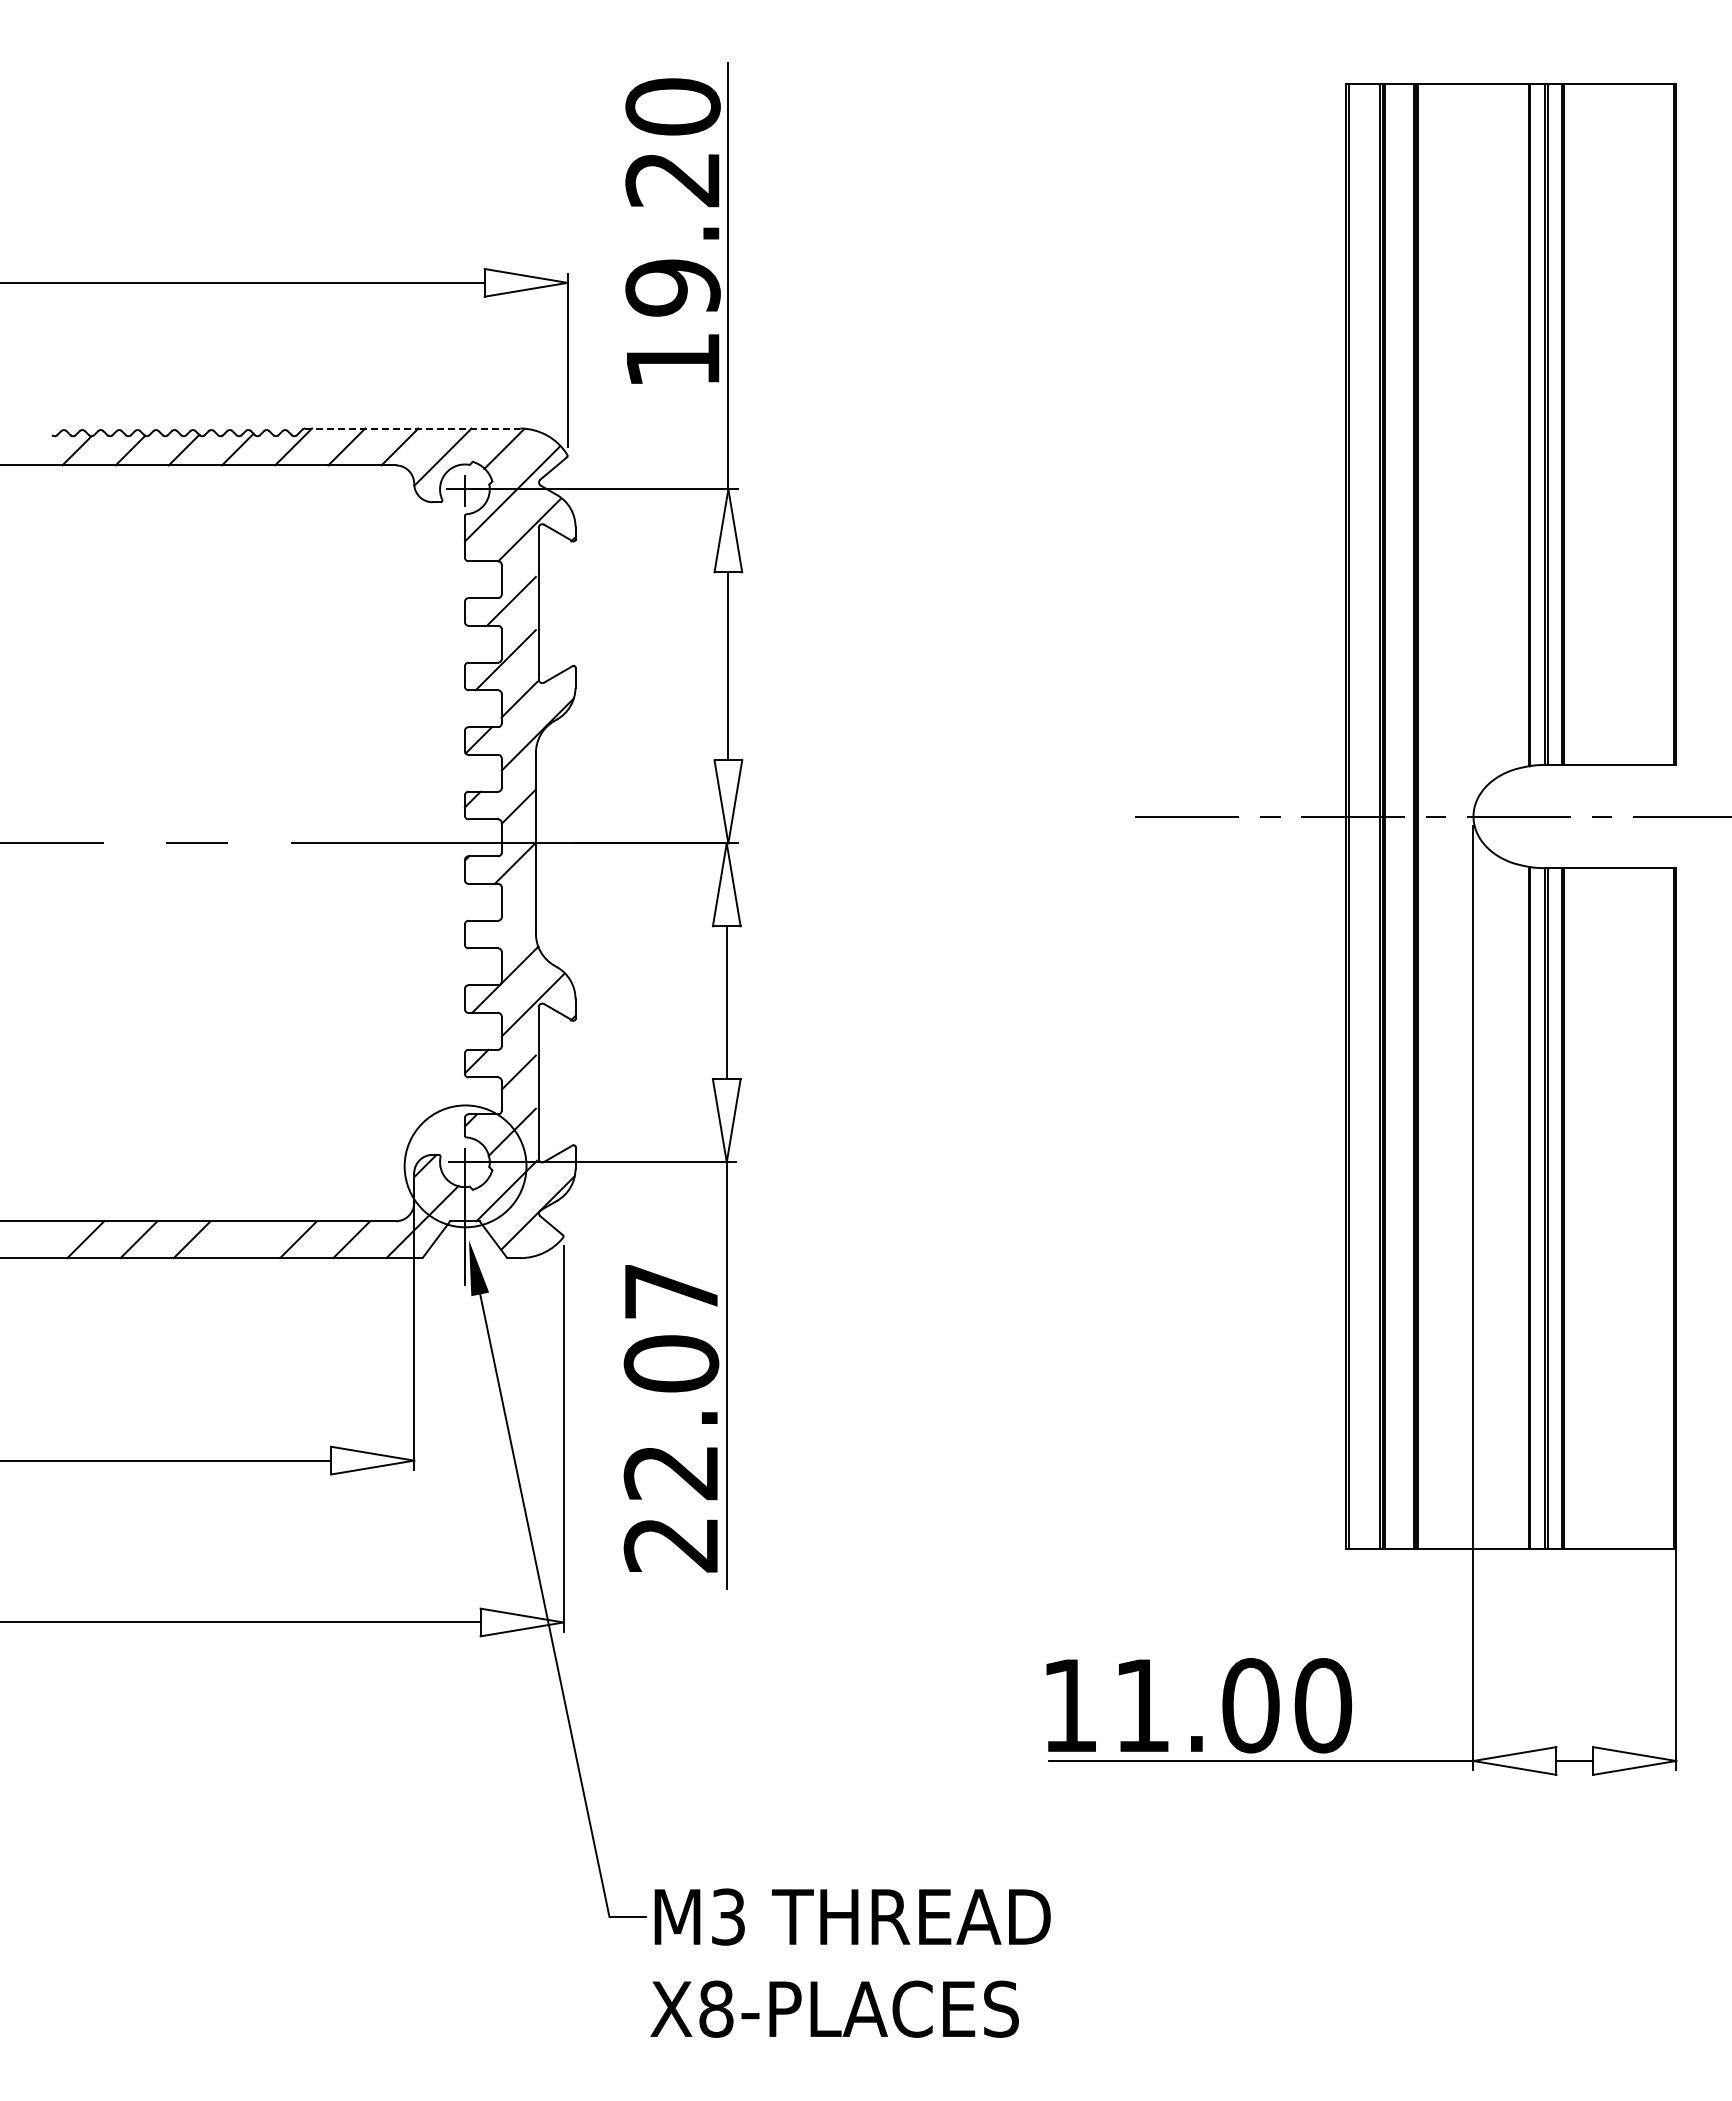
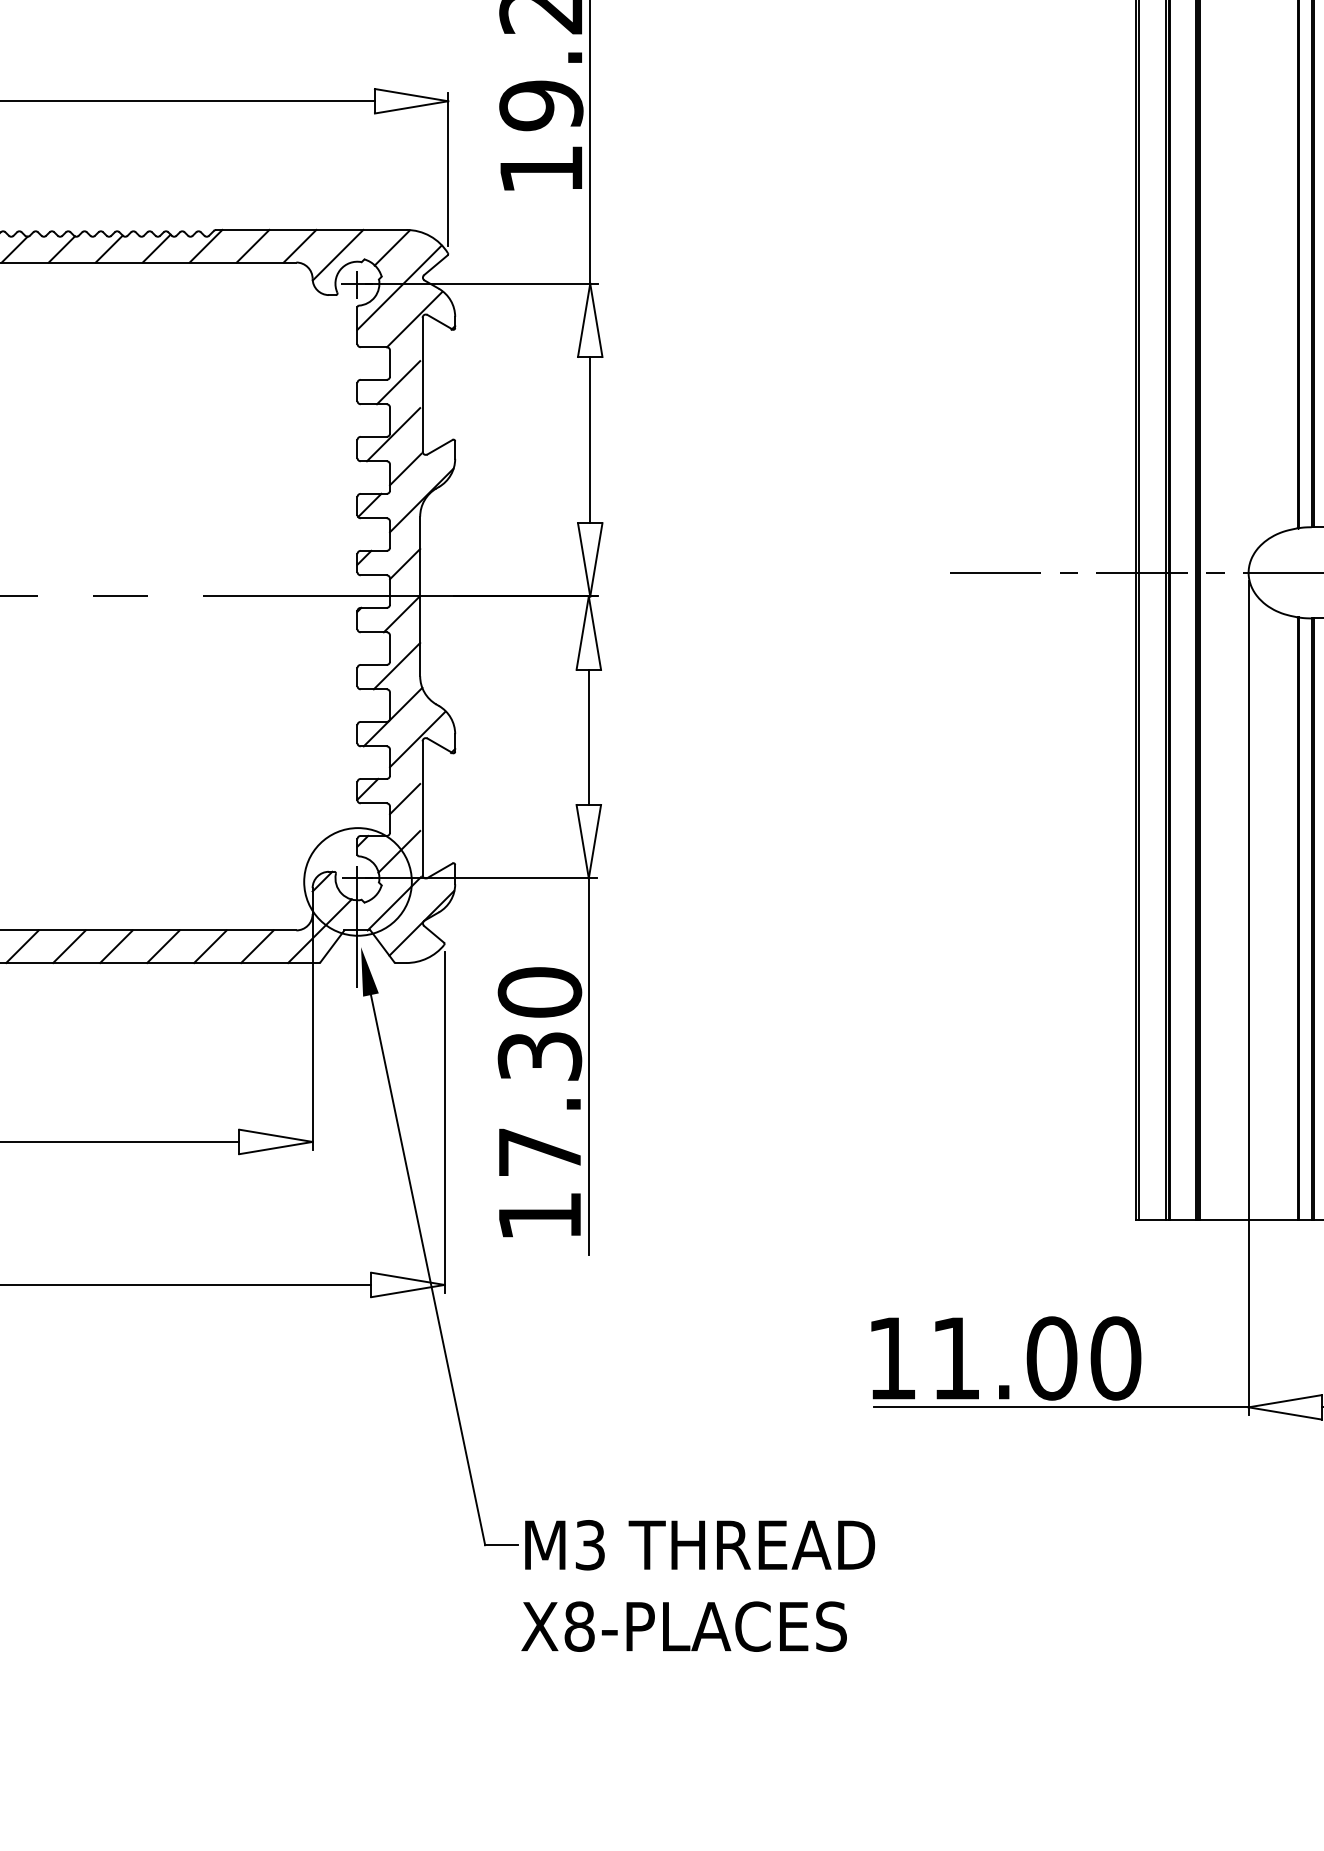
line: (412, 428) -> (311, 229), dashed -> solid
line: (509, 921) -> (396, 665), added
line: (244, 1239) -> (162, 946), added
text: (671, 1417) -> (539, 1103), 22.07 -> 17.30

